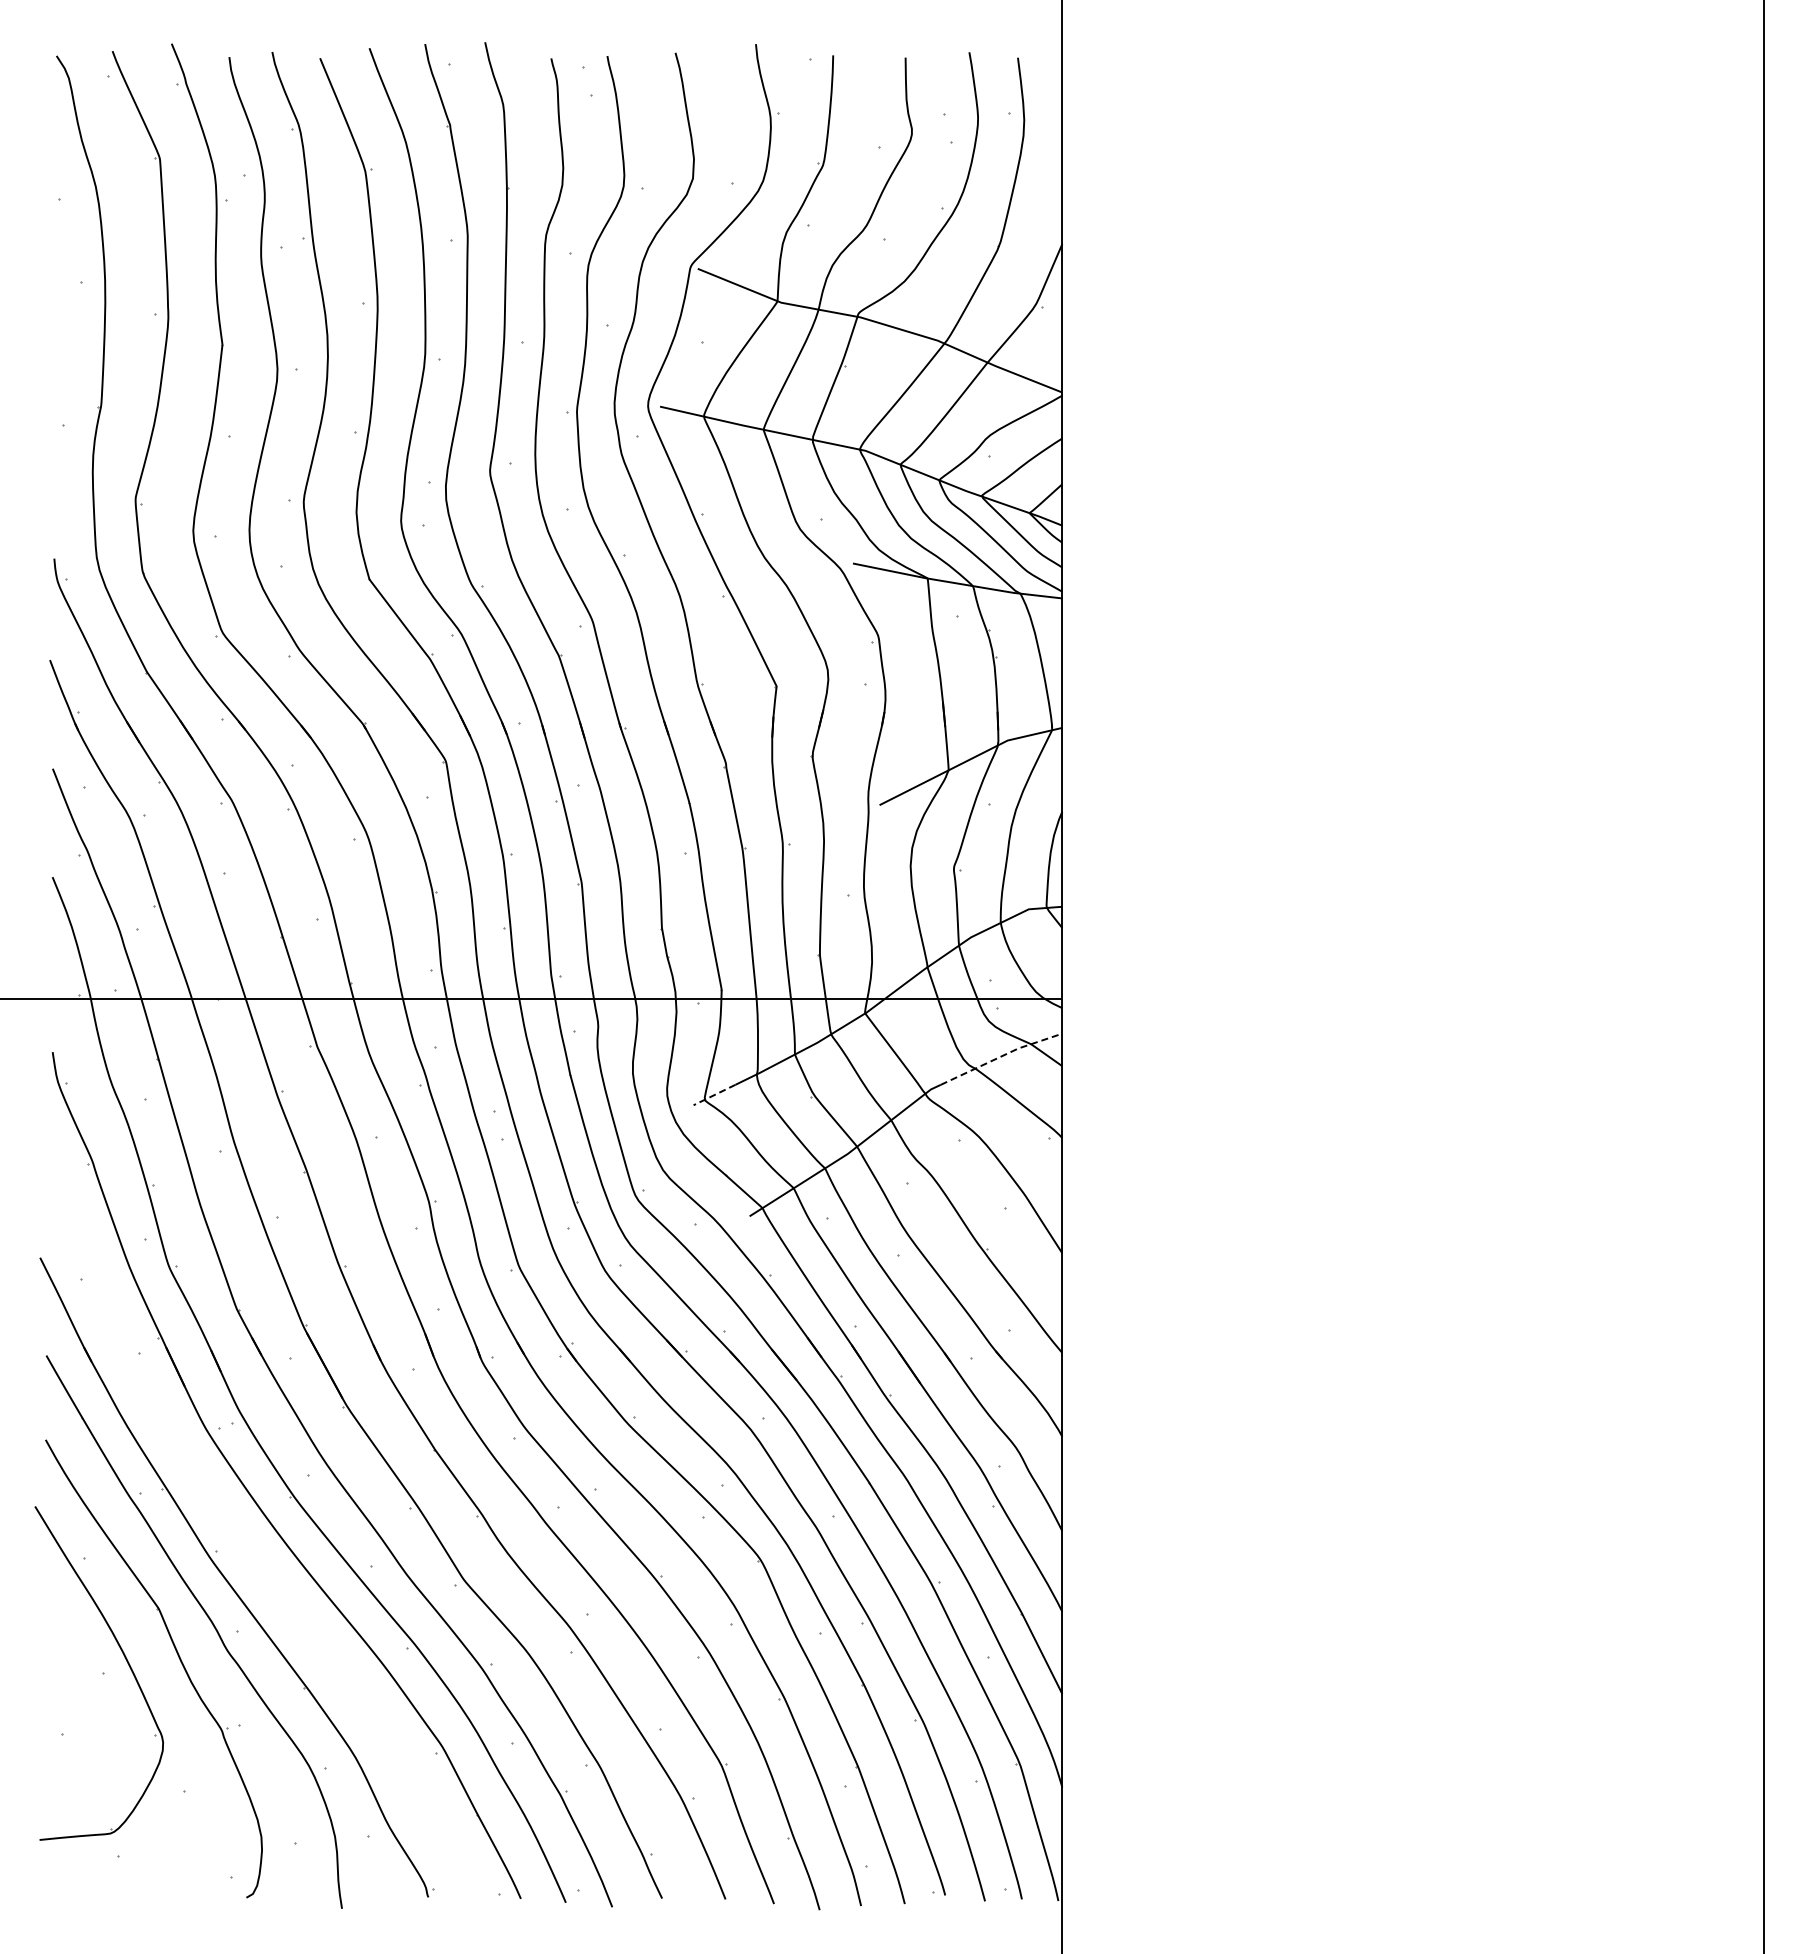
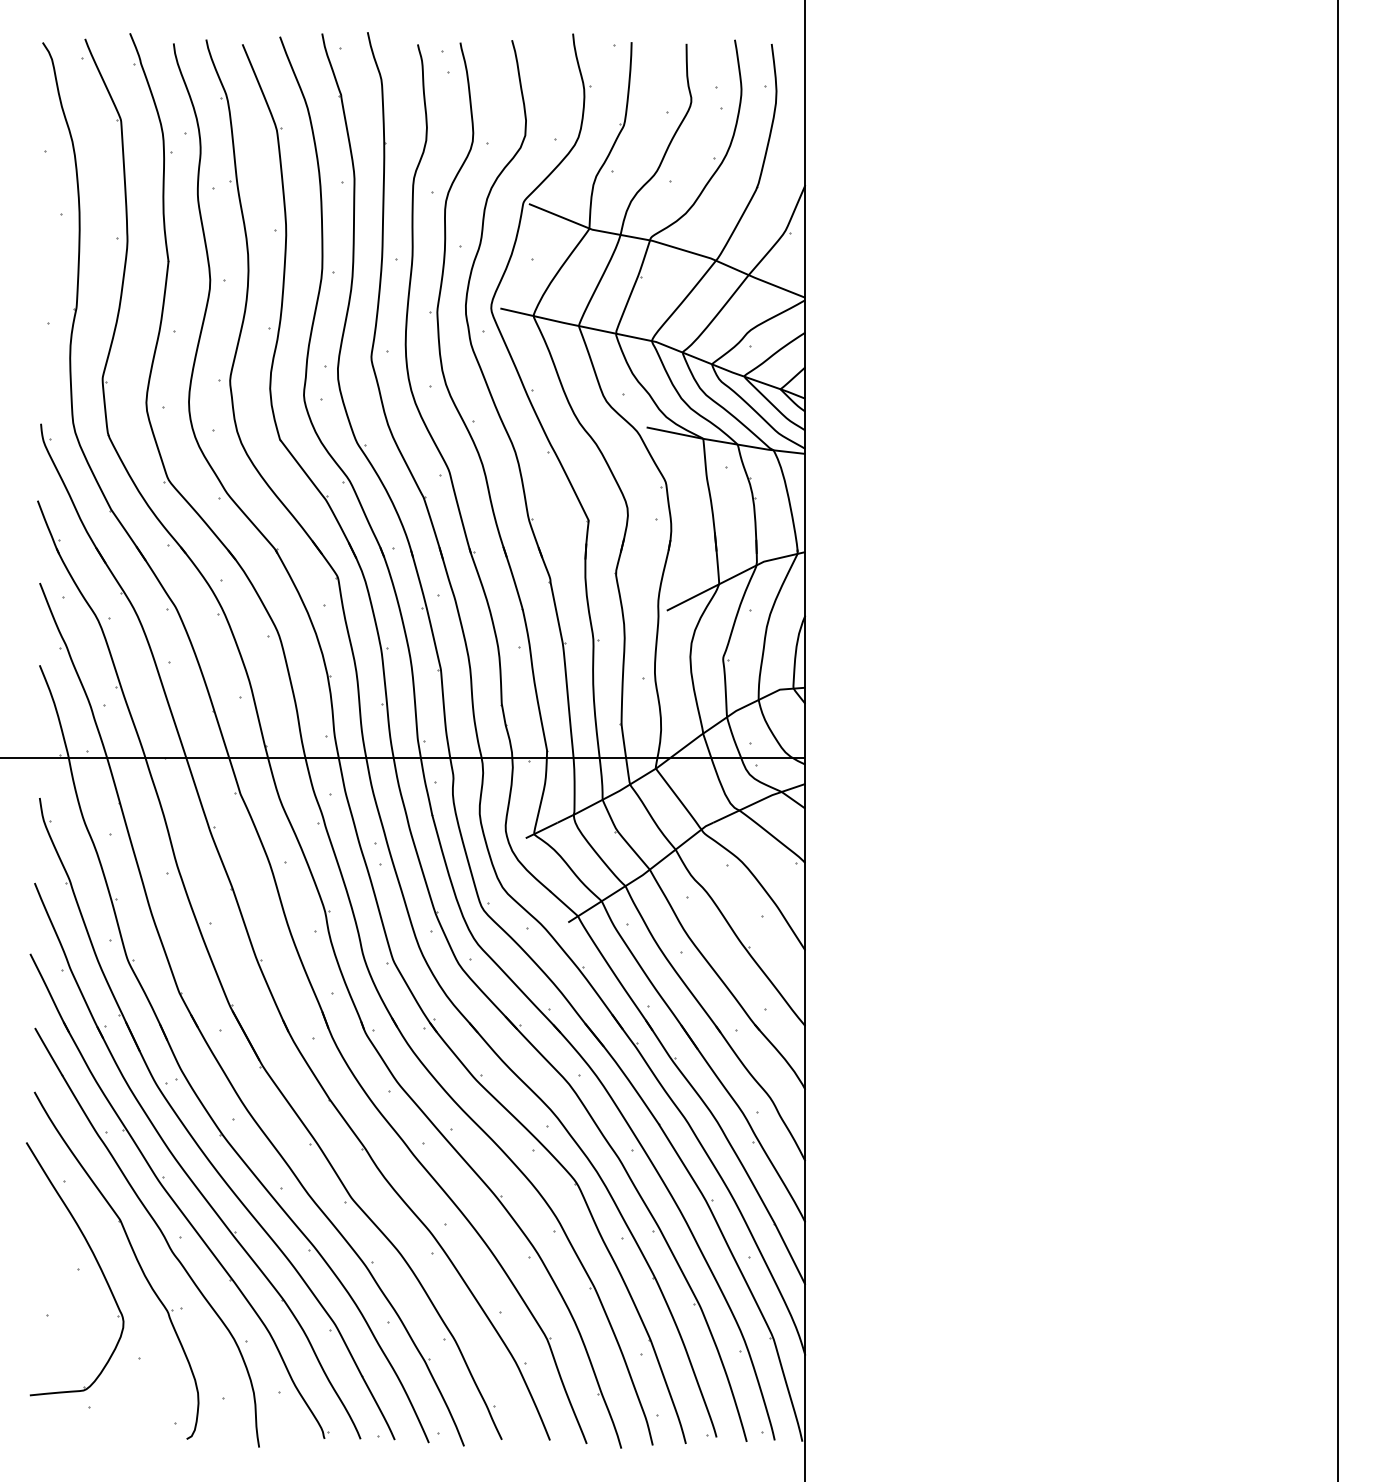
line: (1001, 1056) -> (759, 801), dashed -> solid
line: (714, 1095) -> (541, 830), dashed -> solid
part: (243, 1542) -> (184, 1169), added

